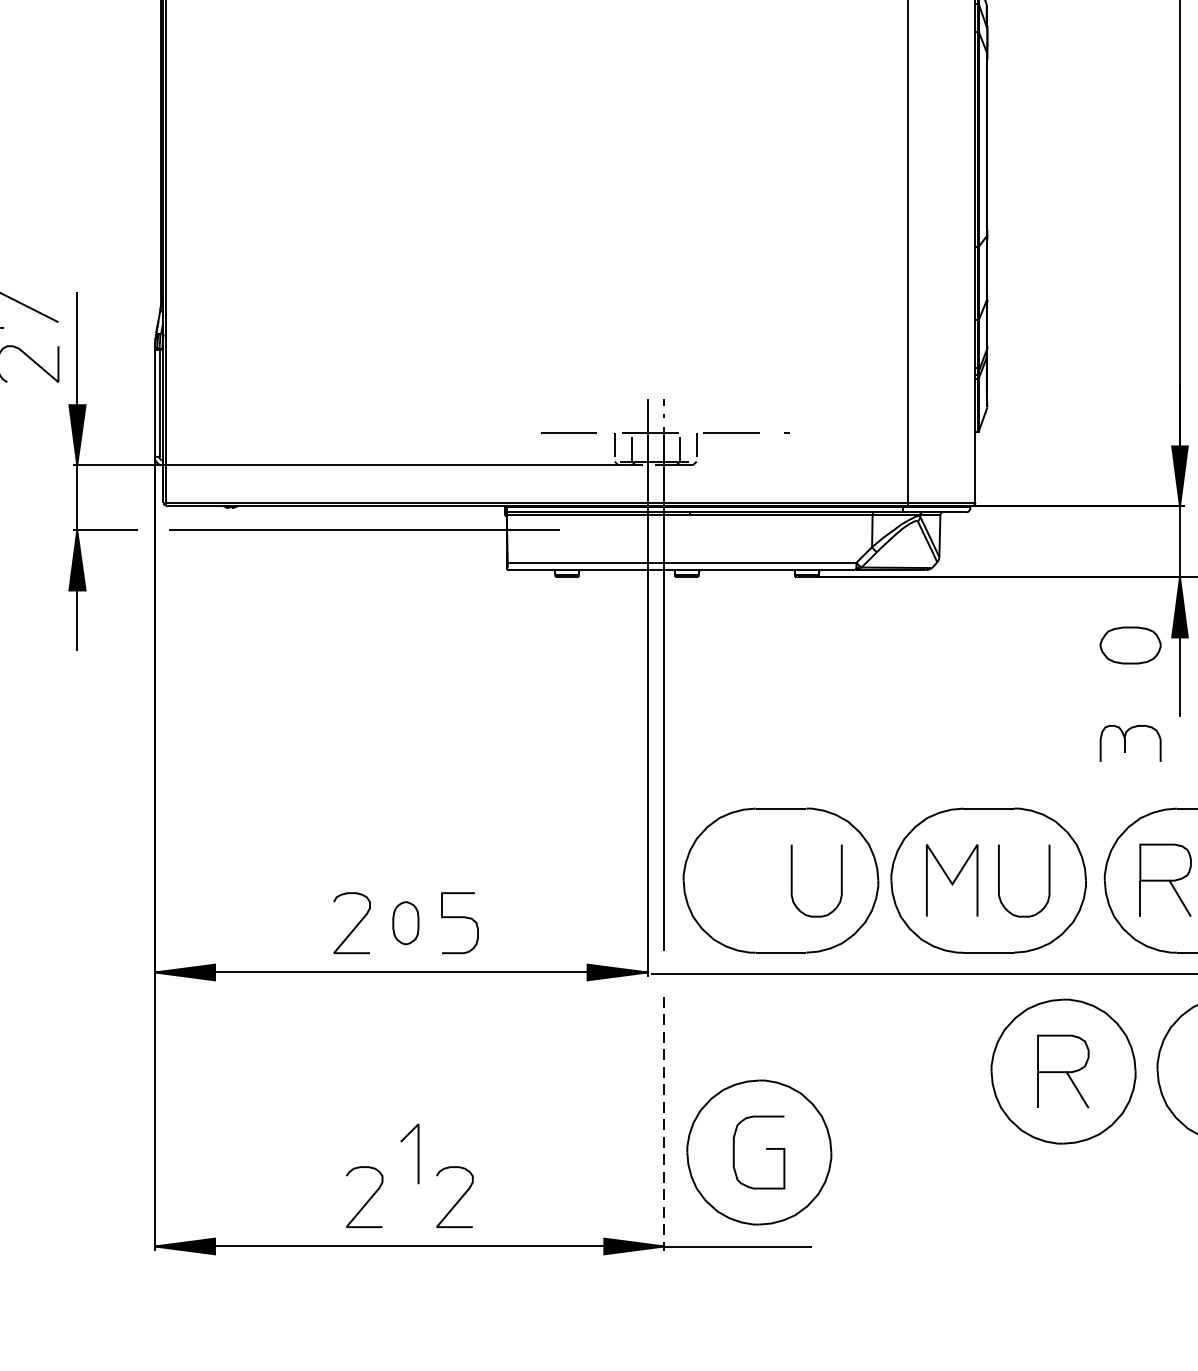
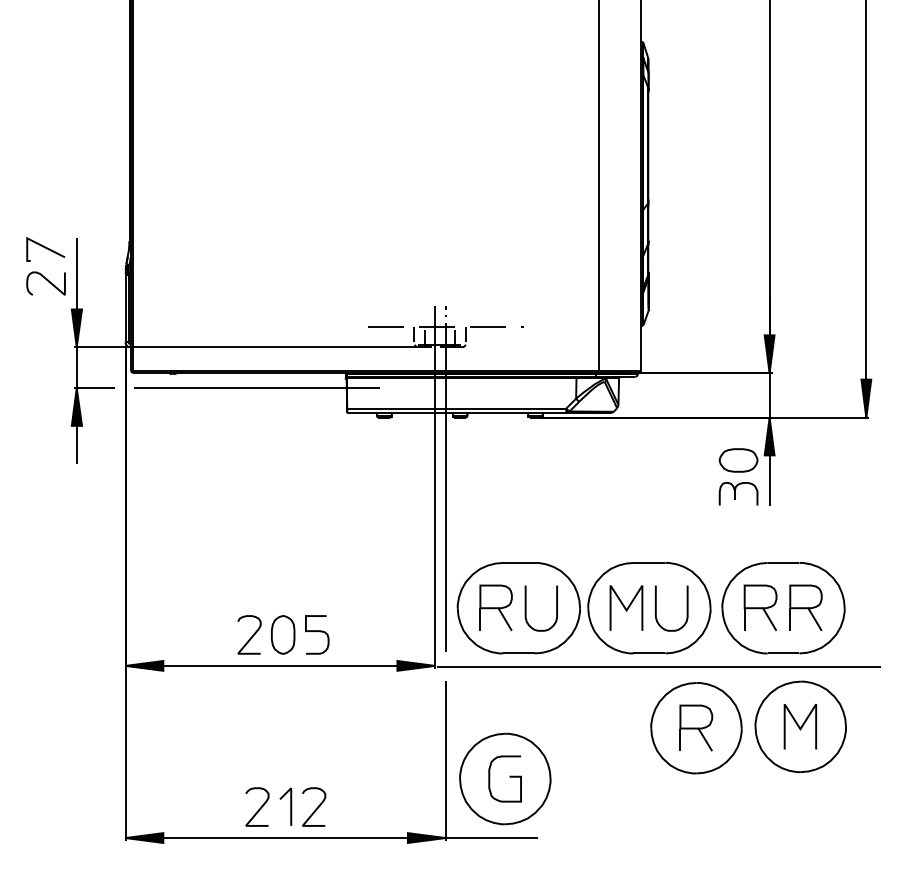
part: (1130, 742) -> (738, 493), moved
part: (743, 879) -> (495, 607), added
part: (406, 922) -> (283, 634), size x1.43
line: (664, 1124) -> (445, 761), dashed -> solid
line: (417, 1153) -> (290, 806), moved

